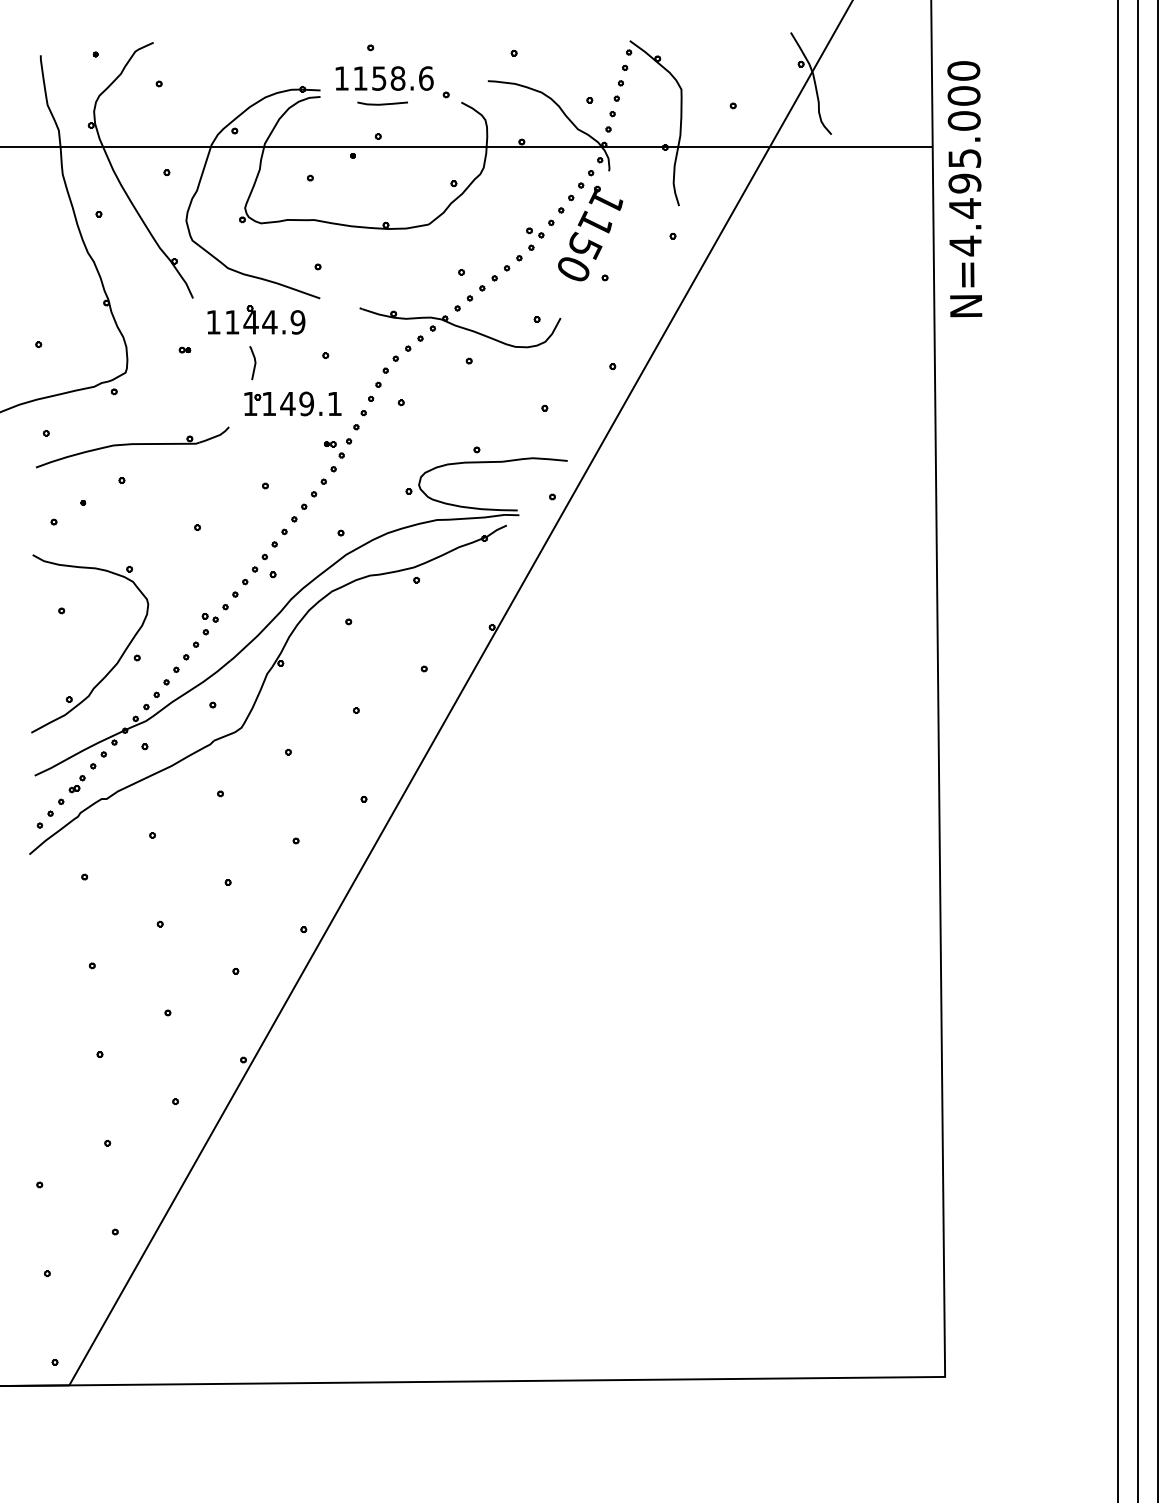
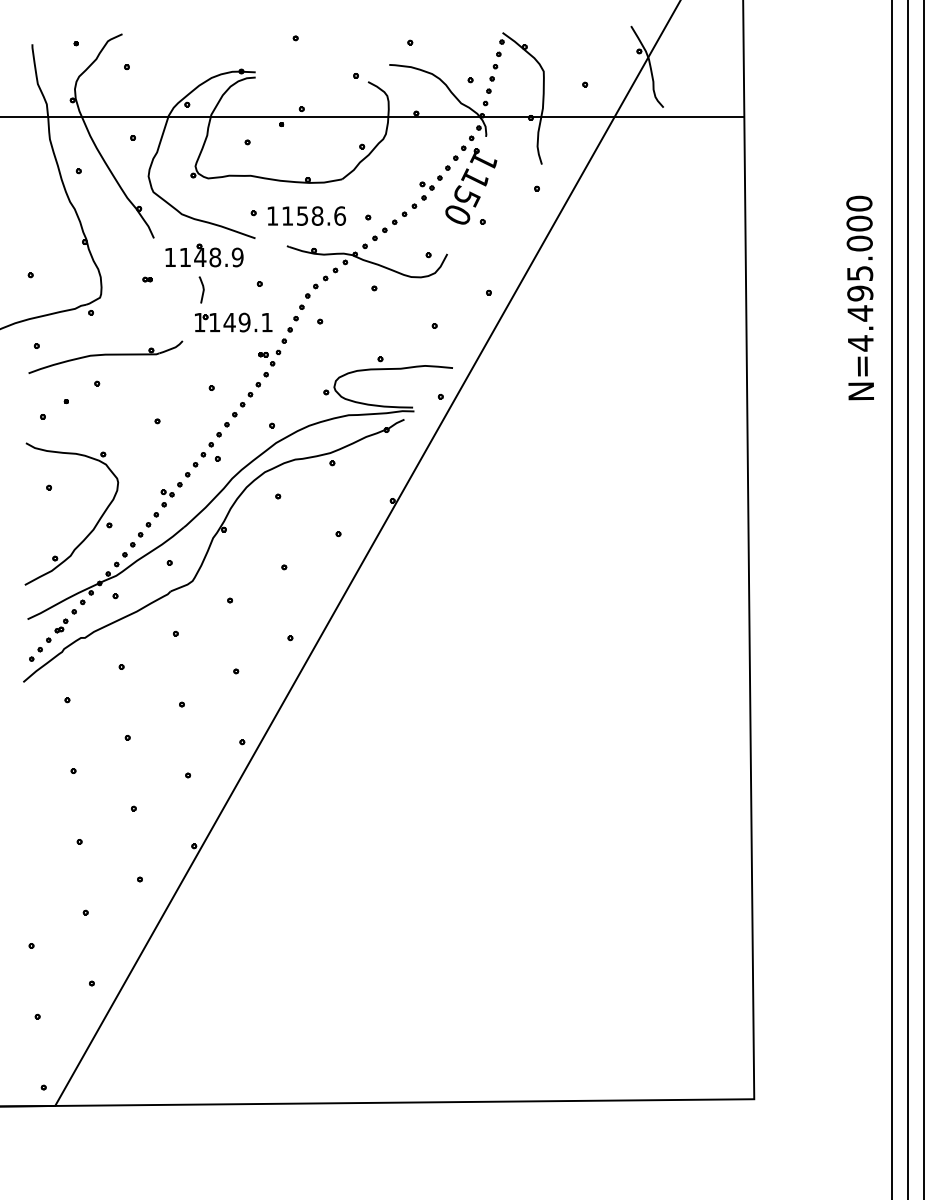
text: (384, 78) -> (306, 216), moved
line: (382, 103) -> (305, 82), removed
text: (964, 189) -> (859, 298), moved
text: (269, 322) -> (214, 257), 1144.9 -> 1148.9

